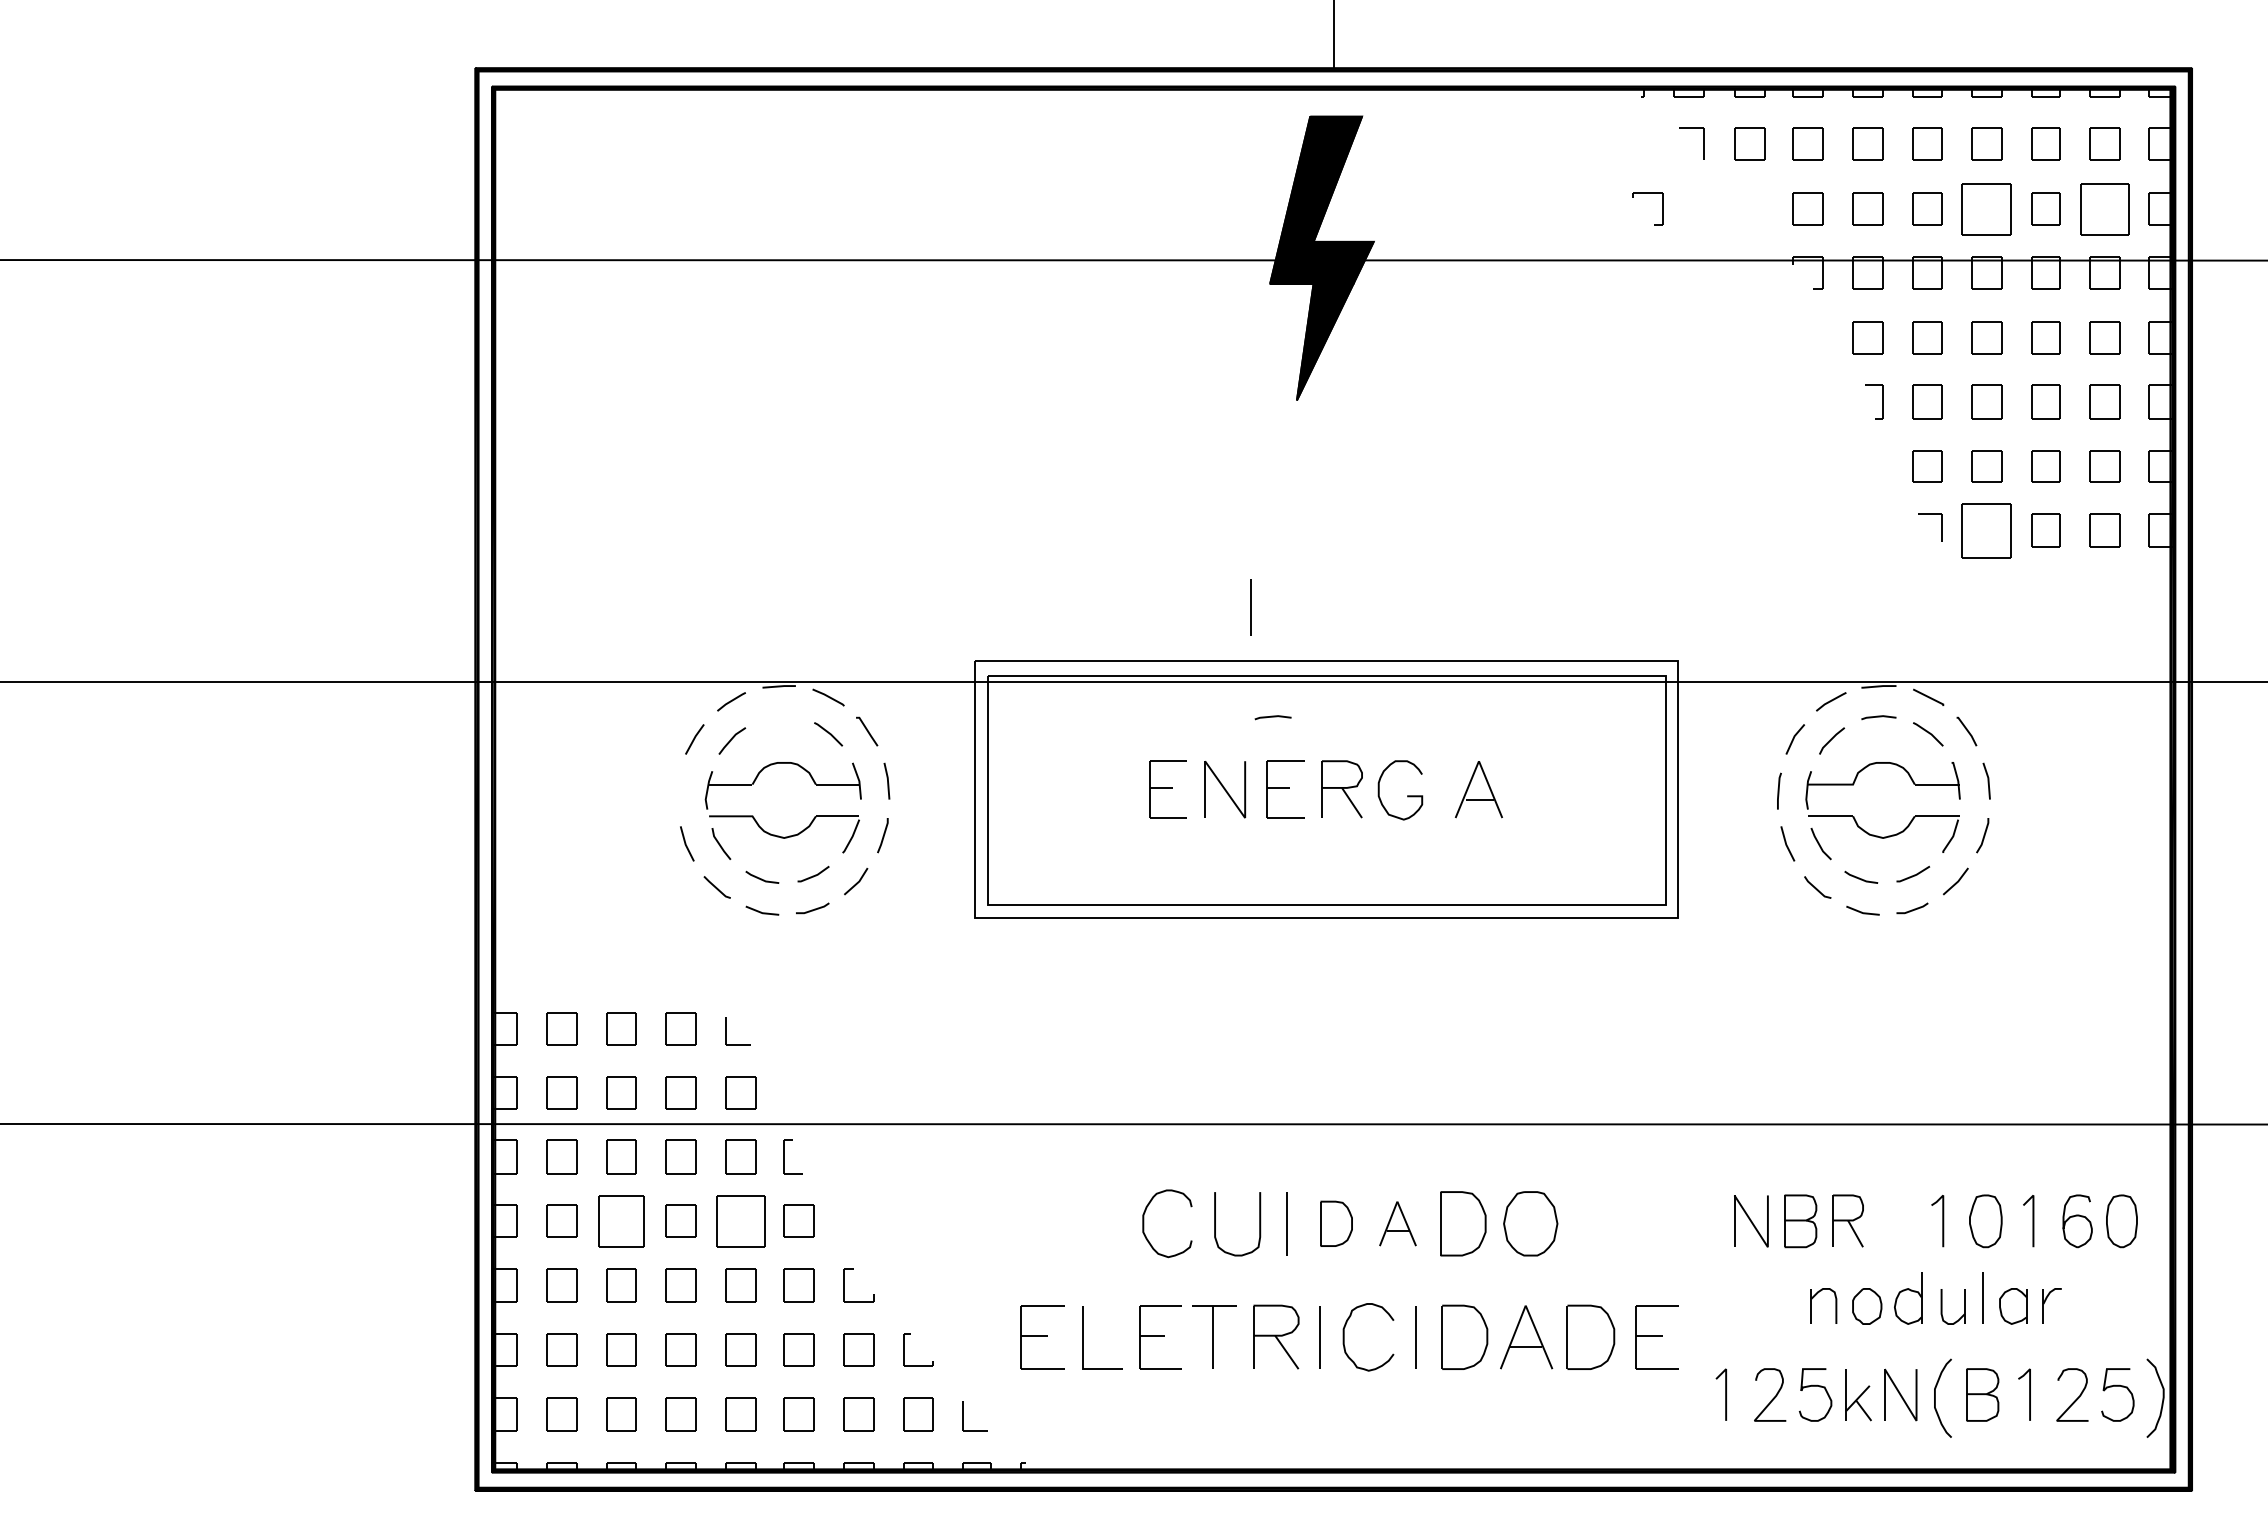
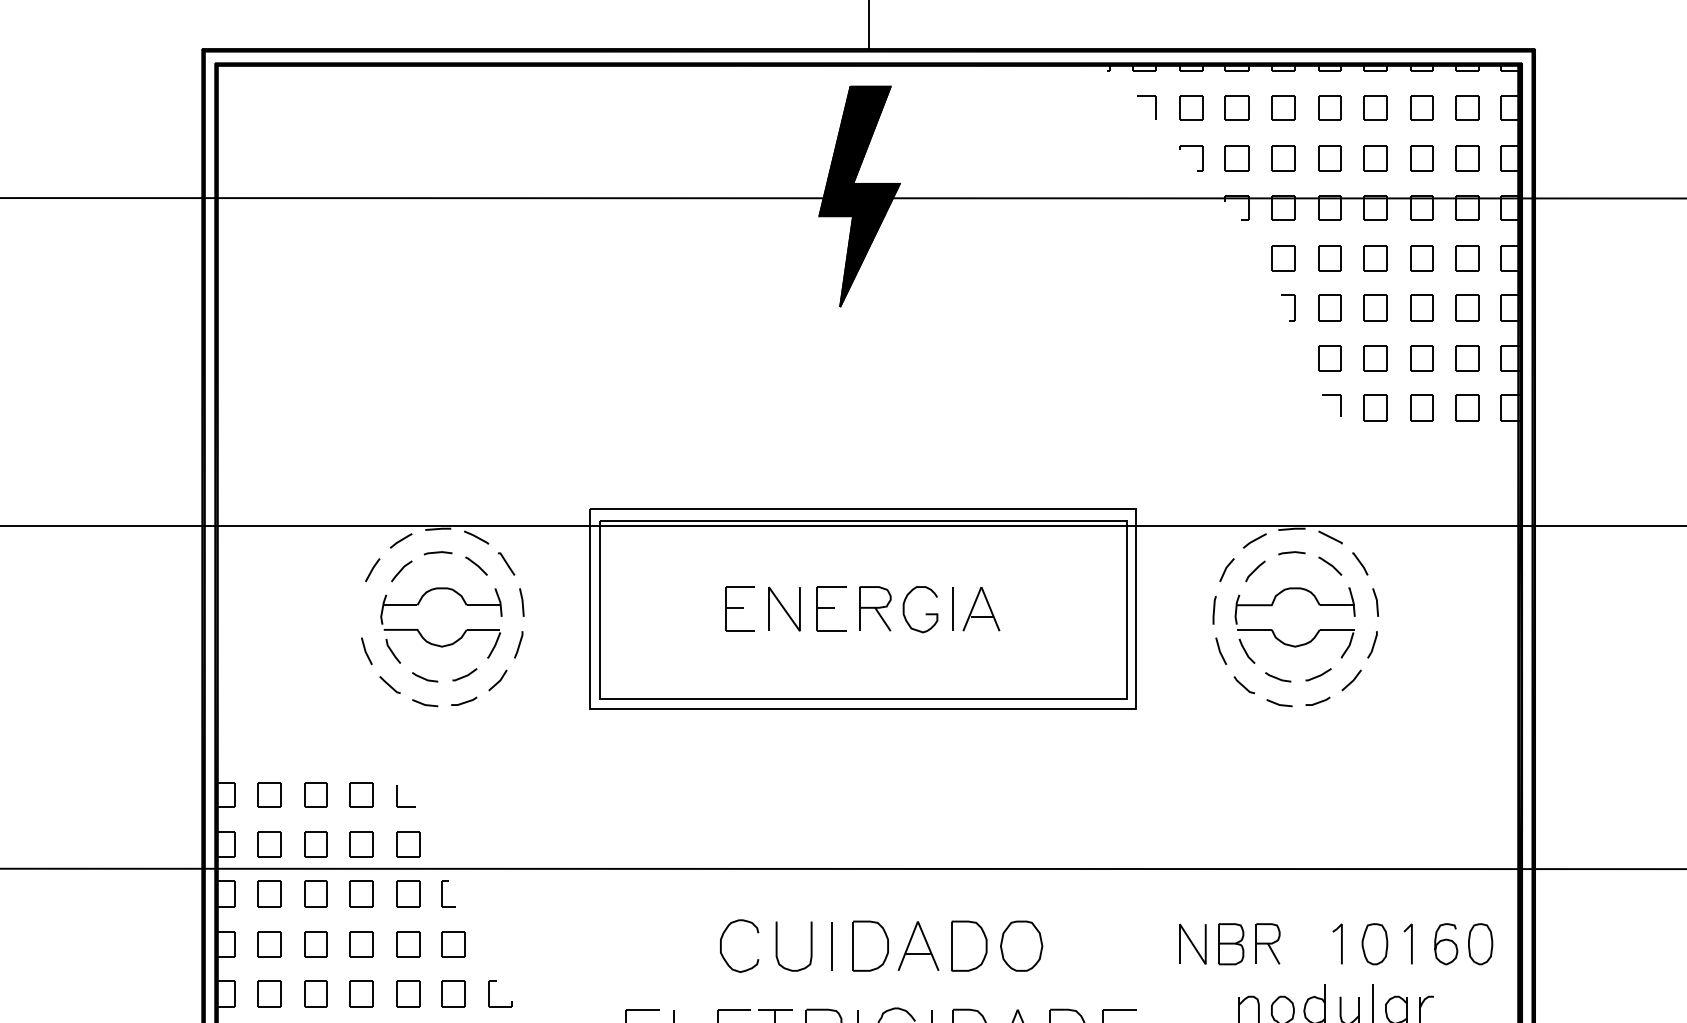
part: (1647, 193) -> (1191, 146), moved
part: (1986, 208) -> (1375, 158), size x0.62
part: (2104, 208) -> (1467, 158), size x0.62
part: (1986, 530) -> (1375, 407), size x0.62
line: (1250, 607) -> (952, 609), moved
line: (1272, 717) -> (437, 553), moved
part: (621, 1220) -> (315, 943), size x0.62
part: (740, 1220) -> (408, 943), size x0.62
part: (1336, 1223) -> (870, 945), size x1.43
part: (1397, 1223) -> (918, 945), size x1.43

